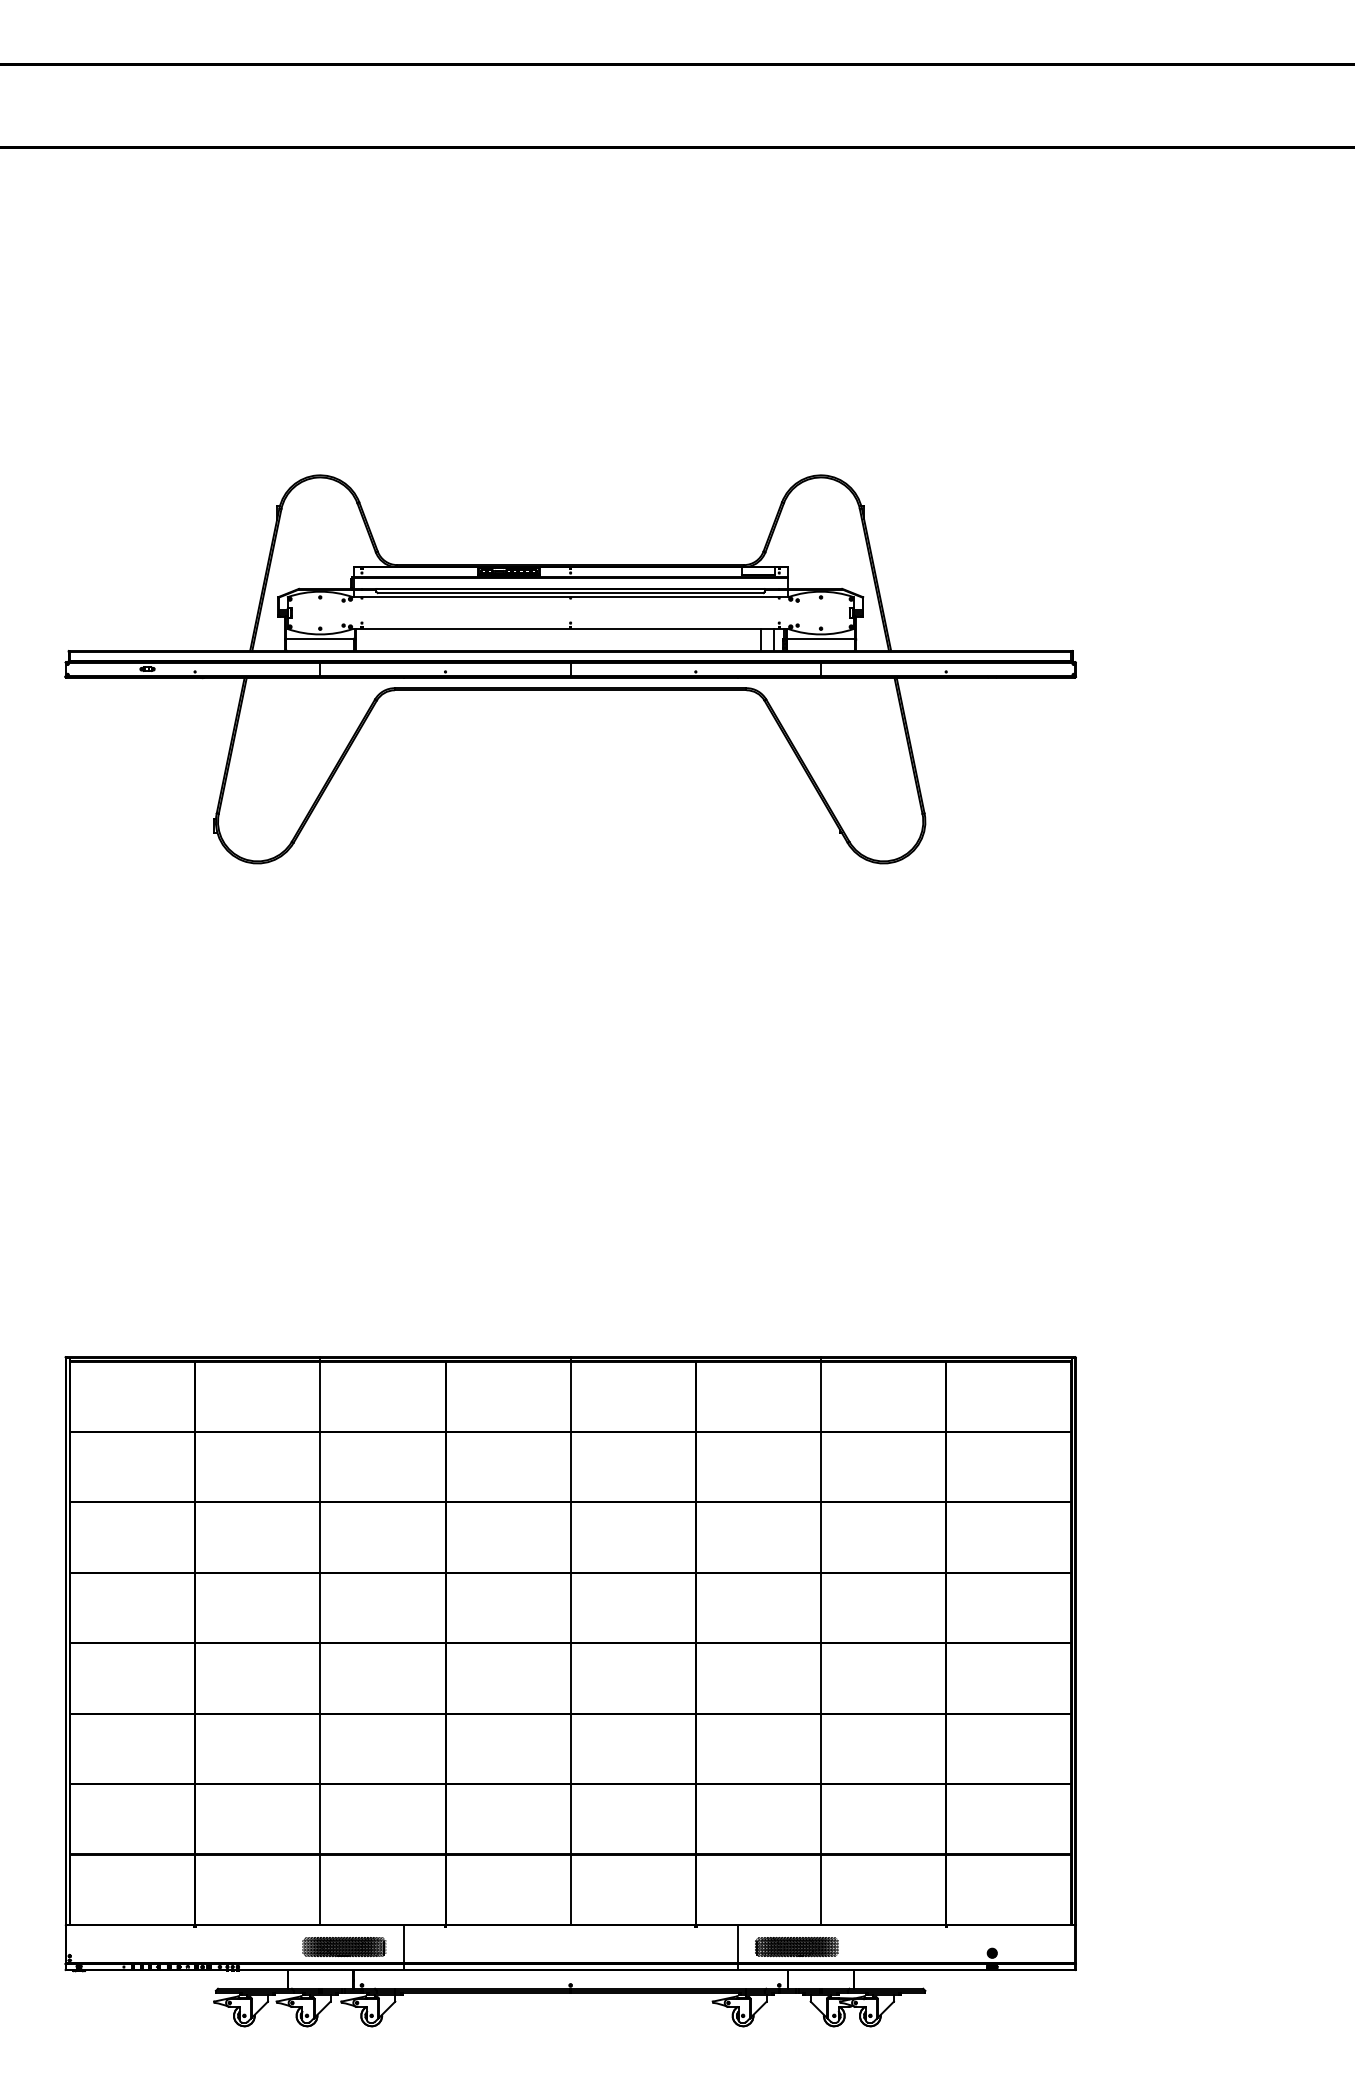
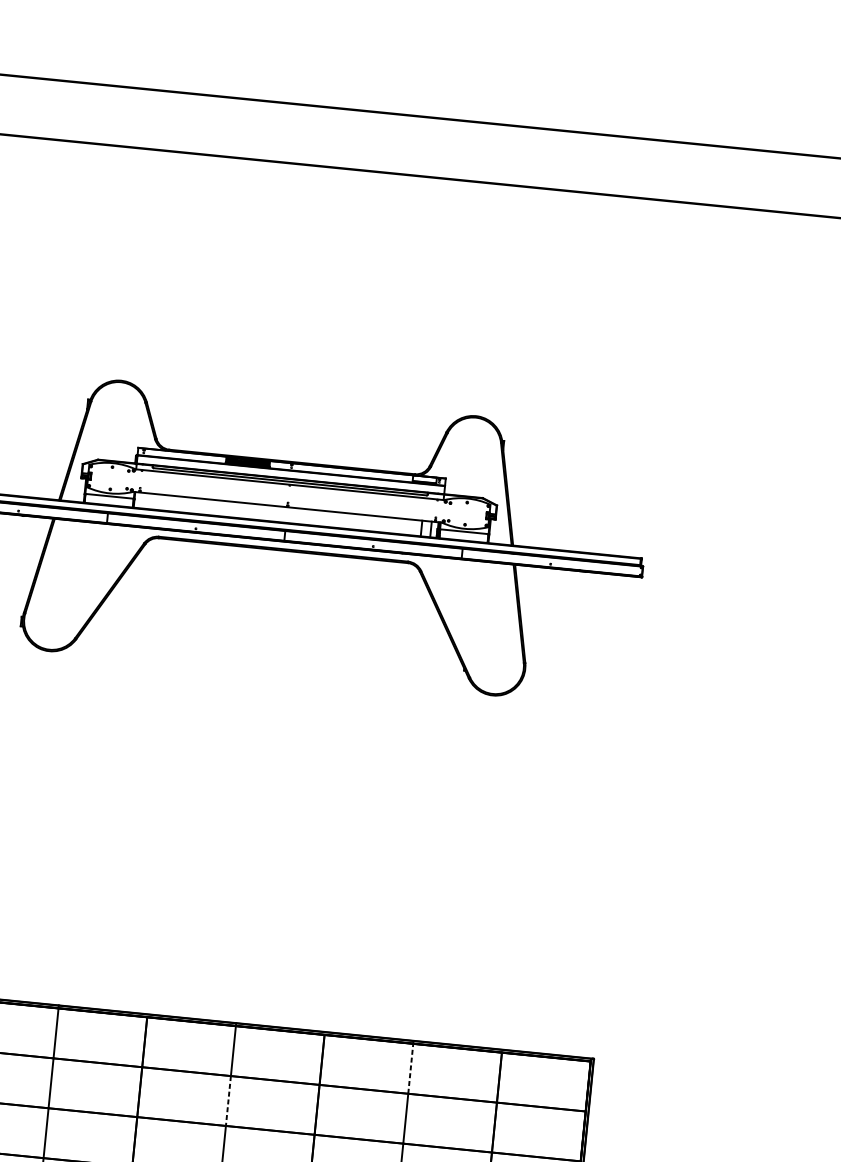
line: (821, 1394) -> (411, 1067), solid -> dashed
line: (570, 1467) -> (228, 1101), solid -> dashed

